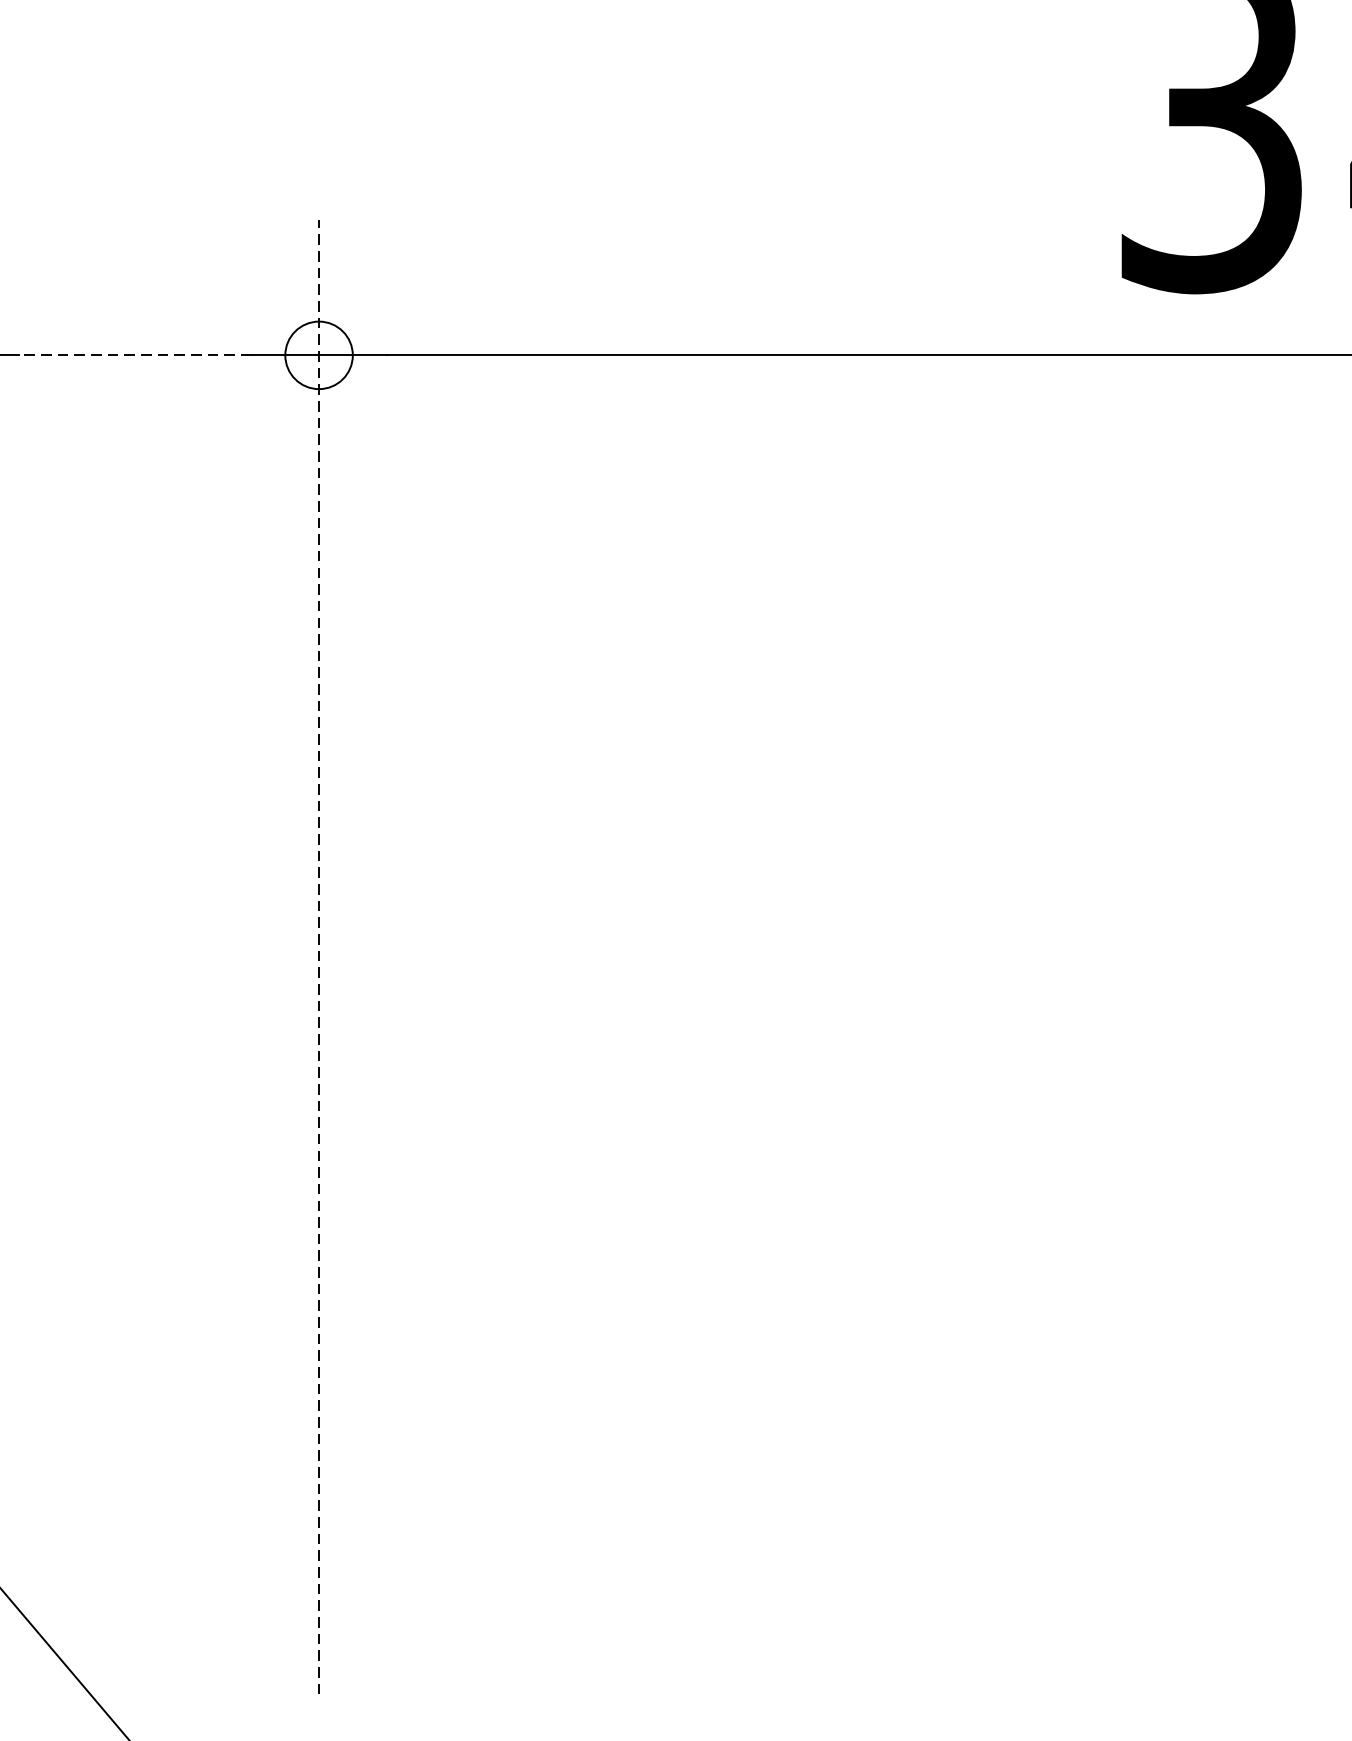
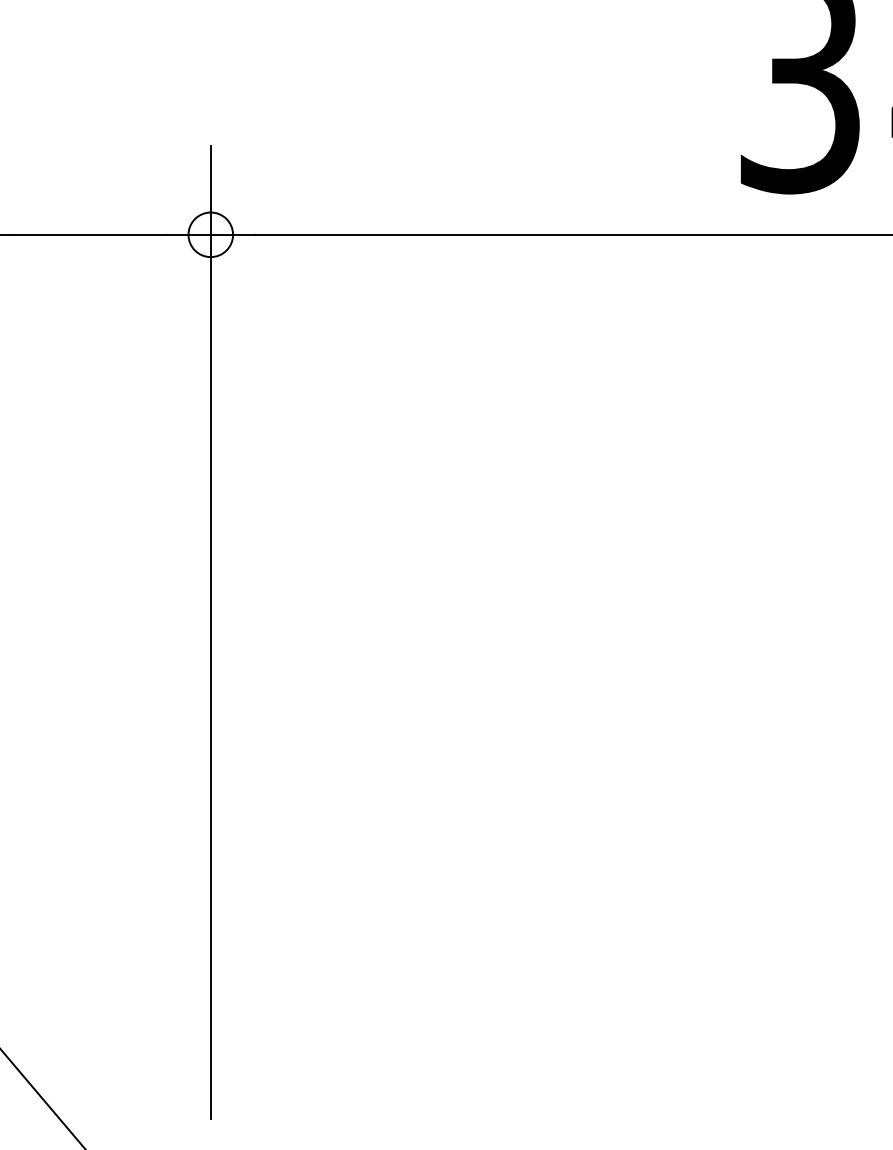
line: (135, 354) -> (89, 234), dashed -> solid
line: (318, 957) -> (210, 632), dashed -> solid

